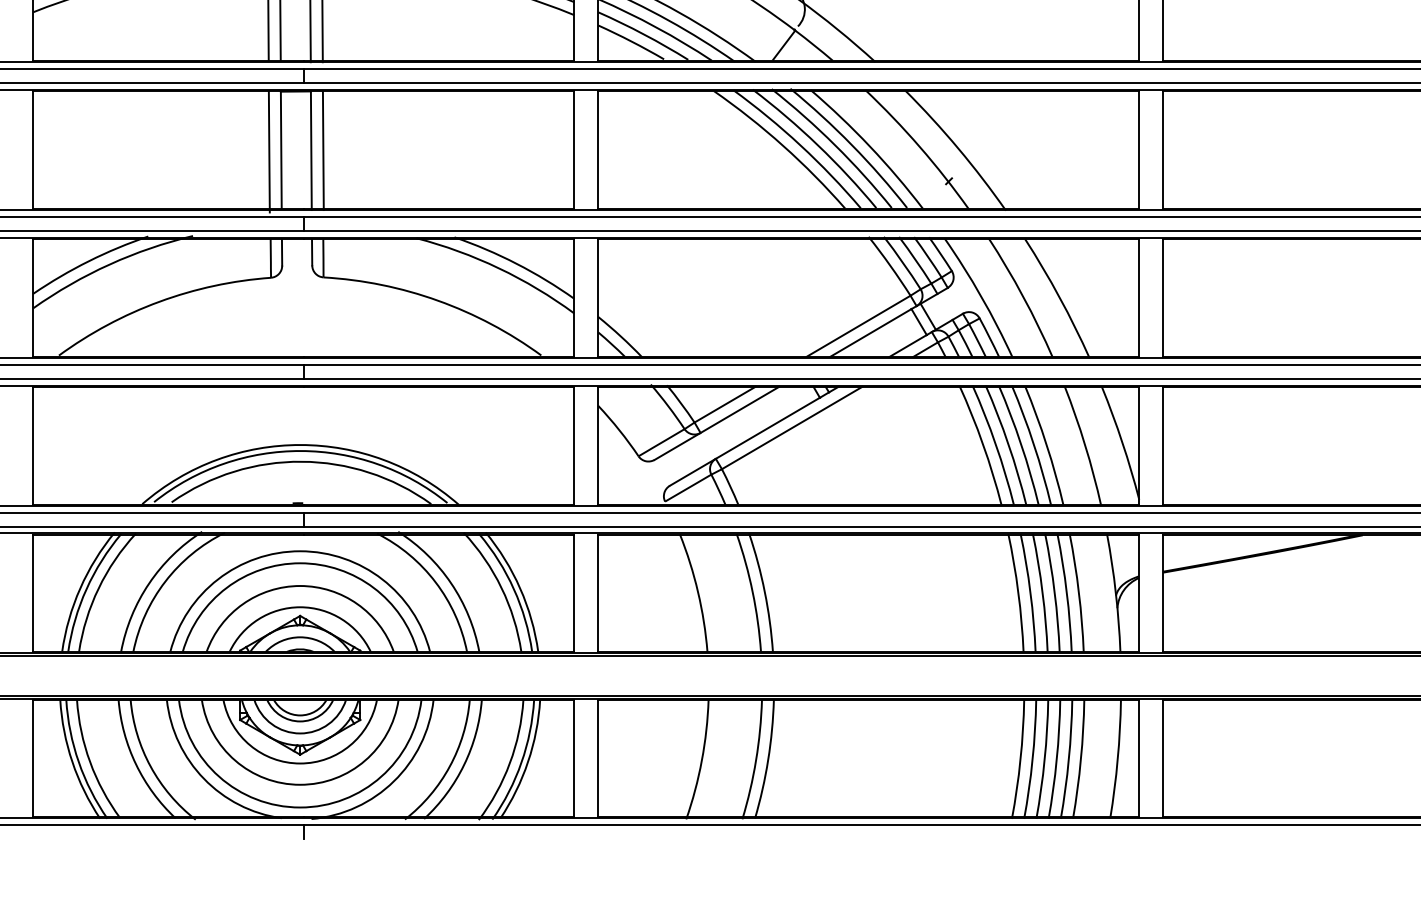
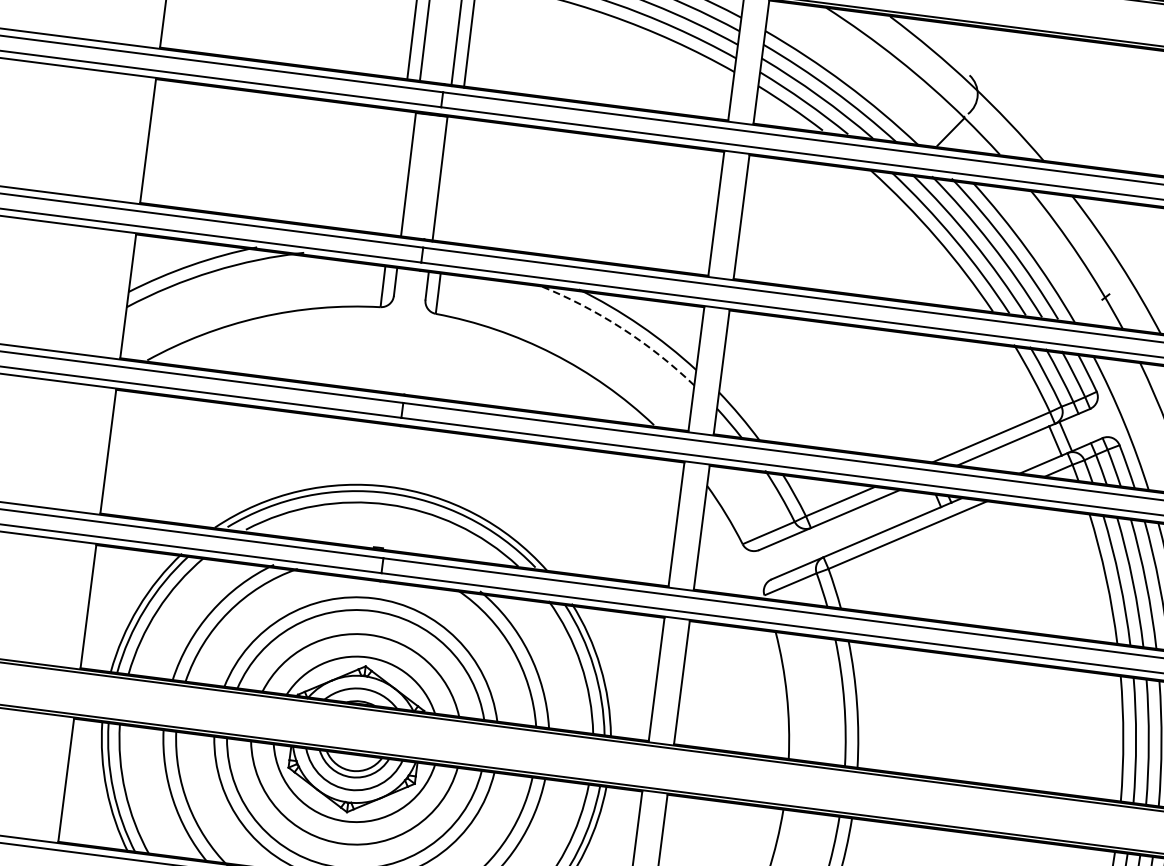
line: (322, 150) -> (451, 180), removed
line: (268, 151) -> (394, 174), removed
arc: (498, 268) -> (620, 328), solid -> dashed

